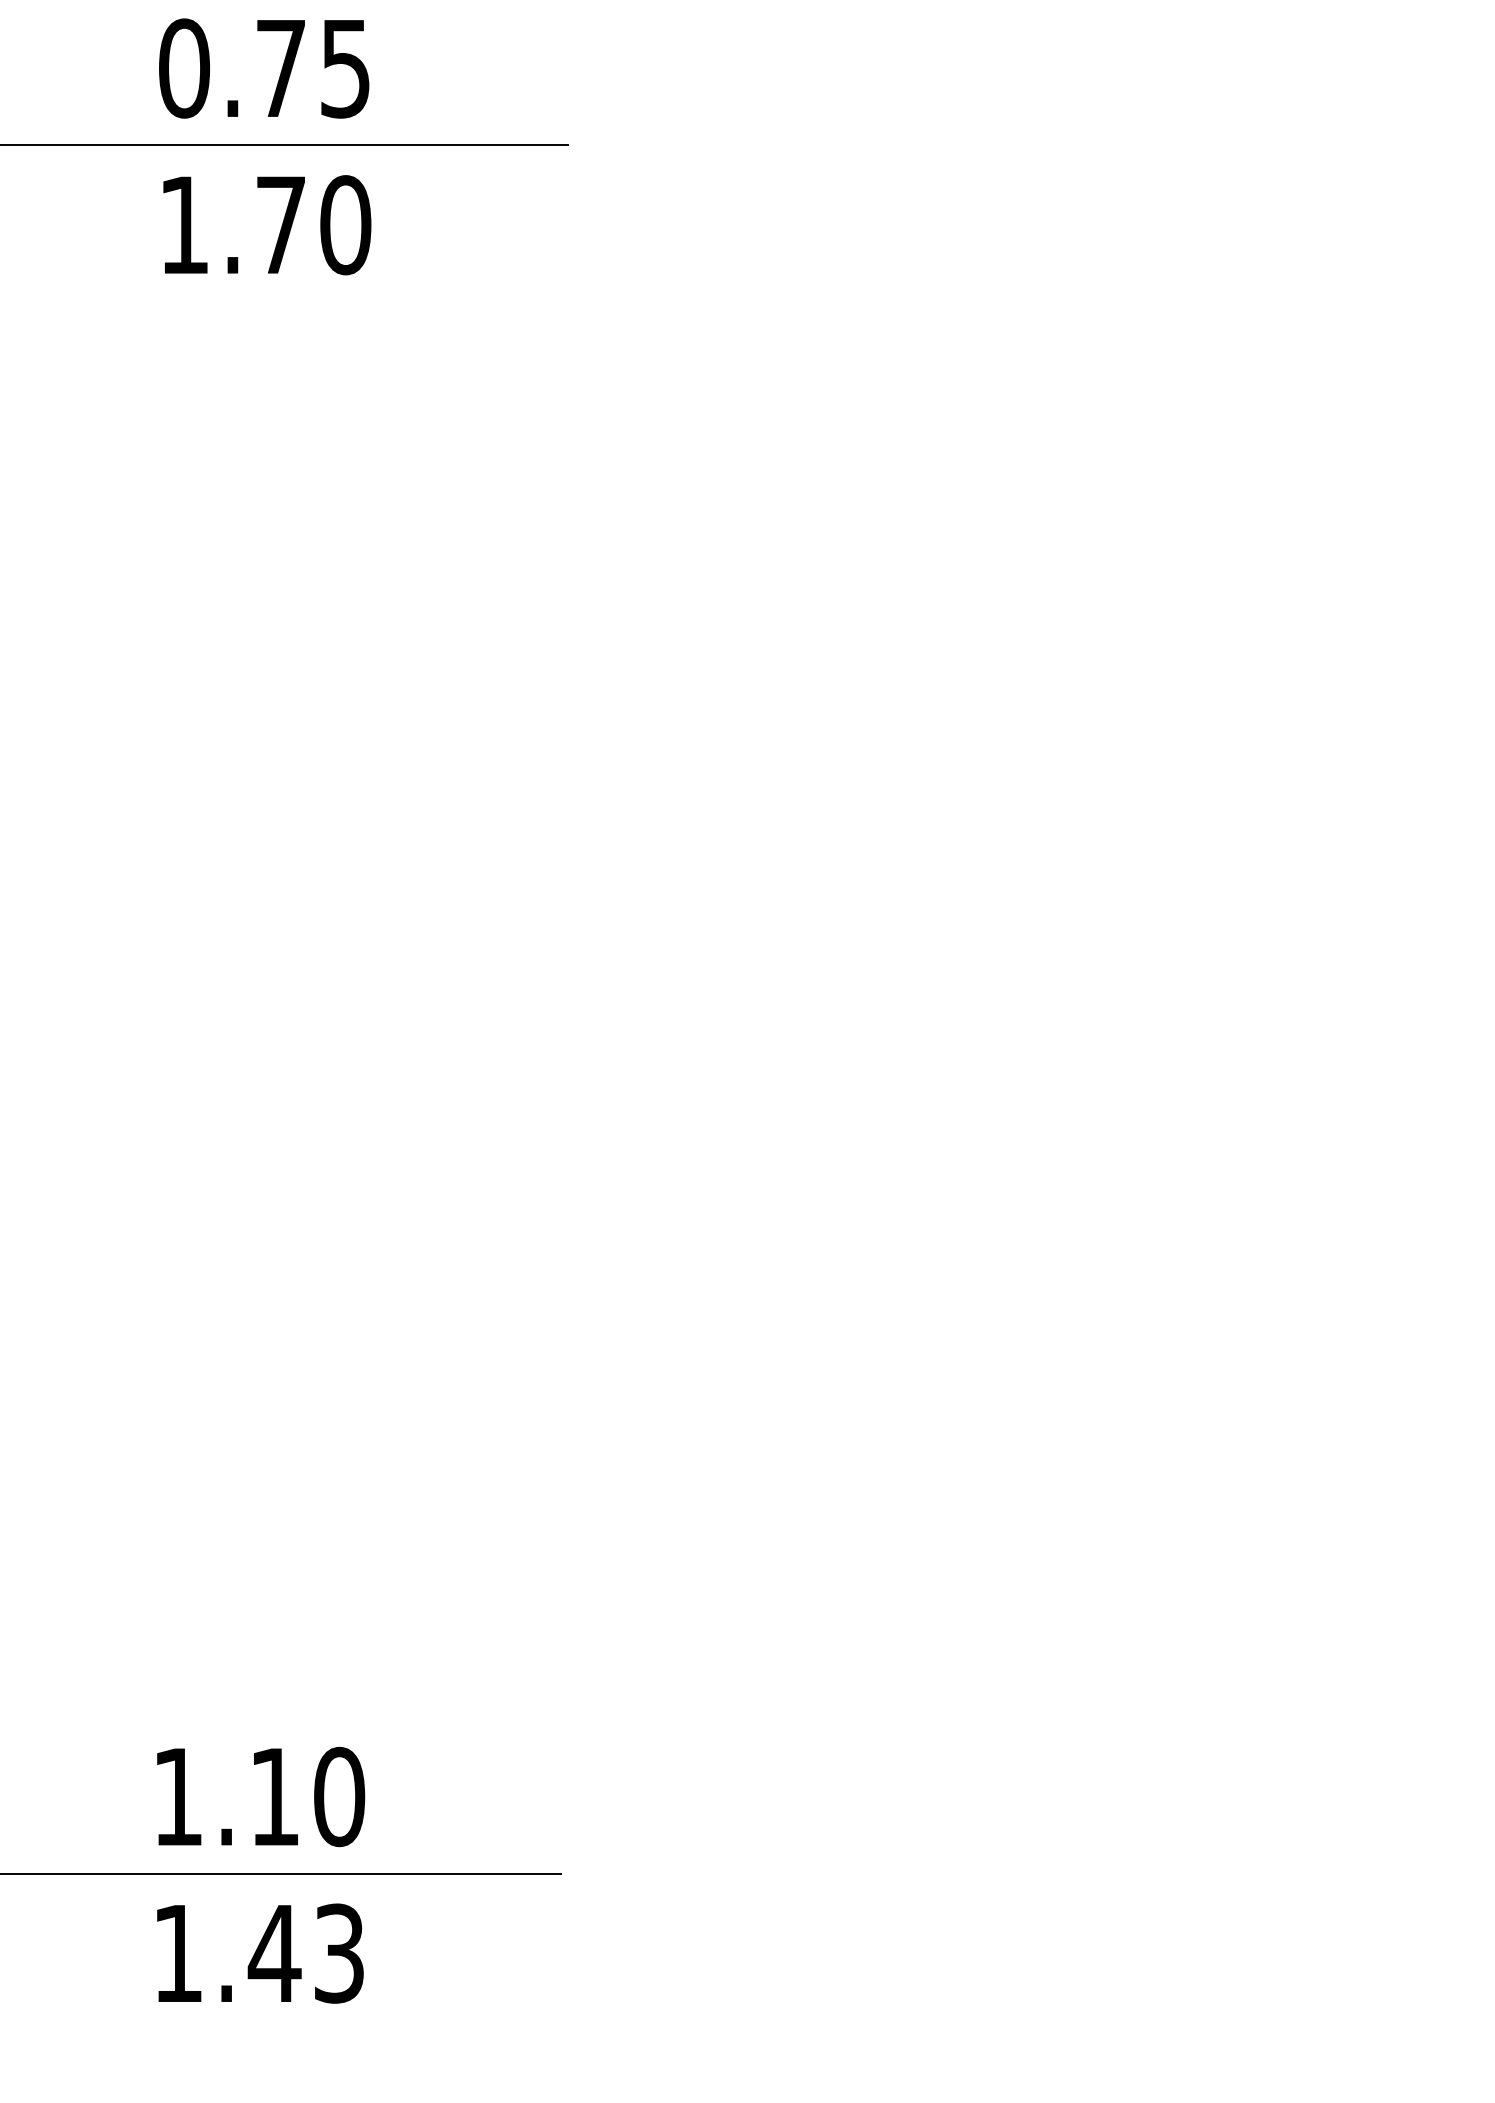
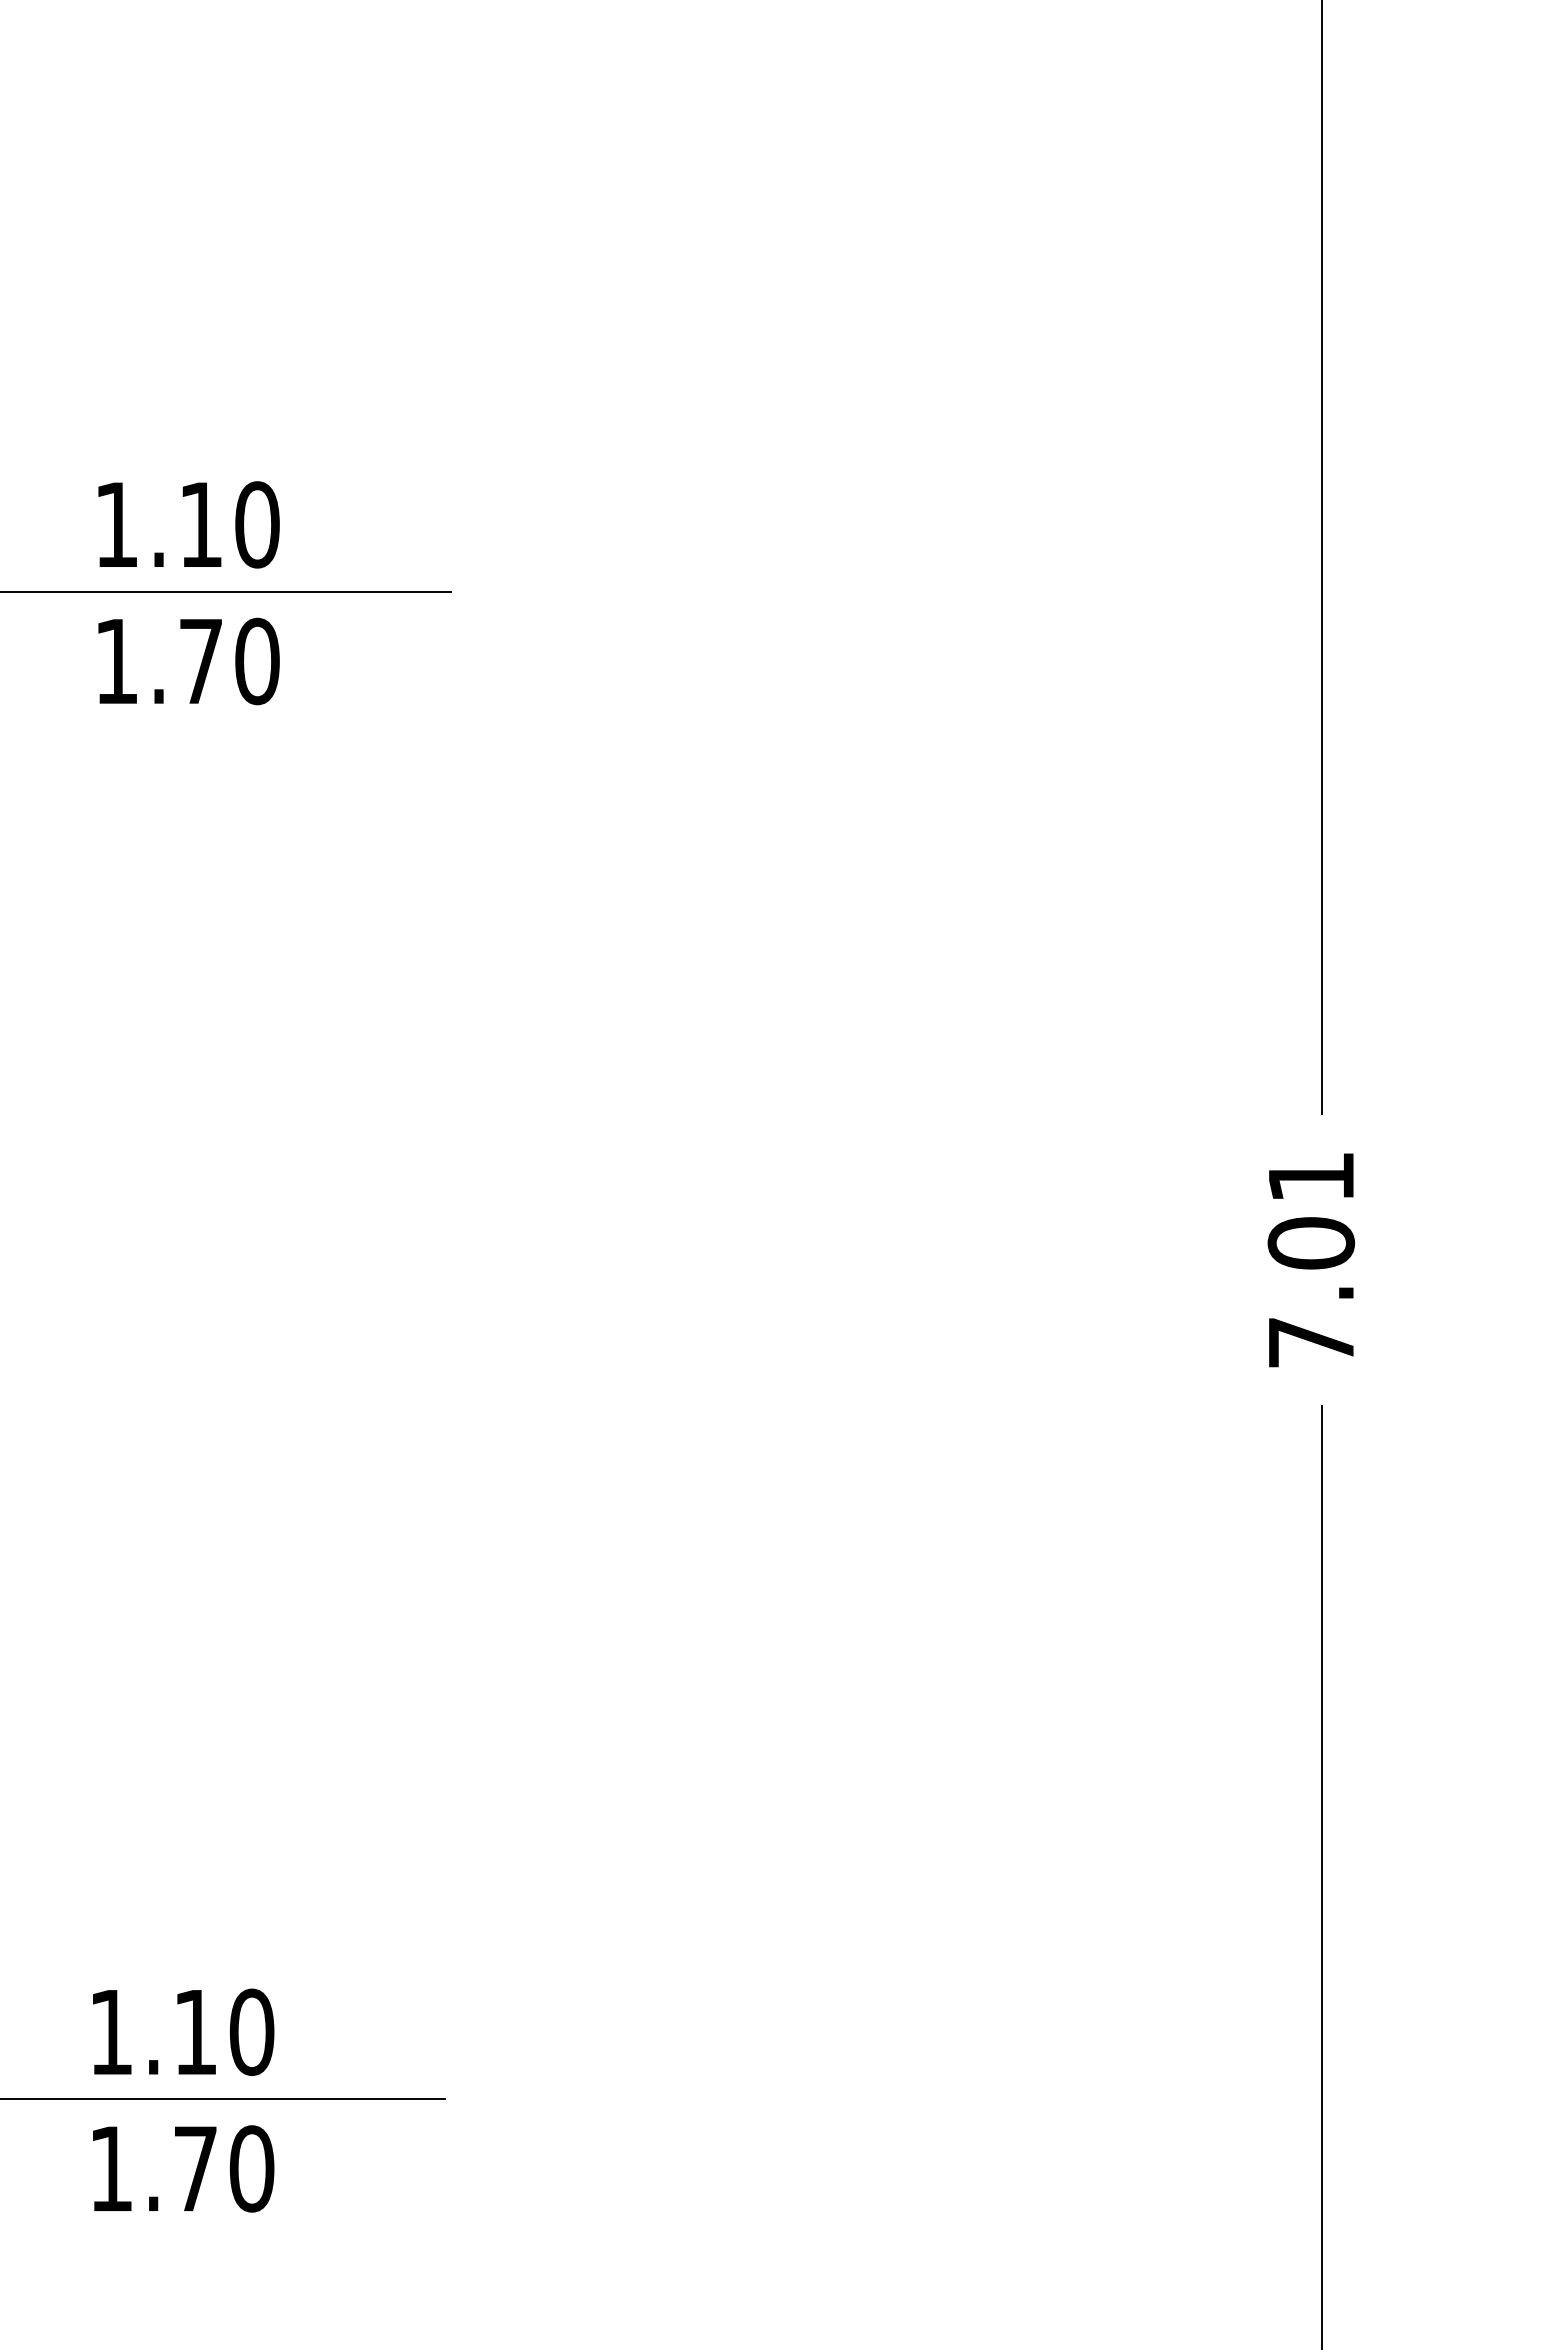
text: (264, 68) -> (186, 524), 0.75 -> 1.10
text: (306, 1953) -> (223, 2168), 1.43 -> 1.70

